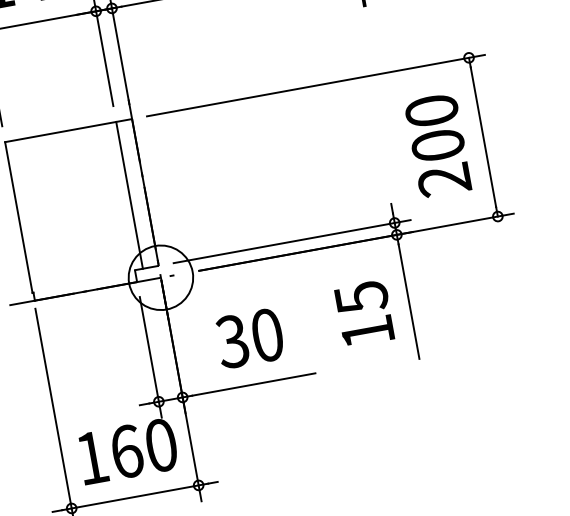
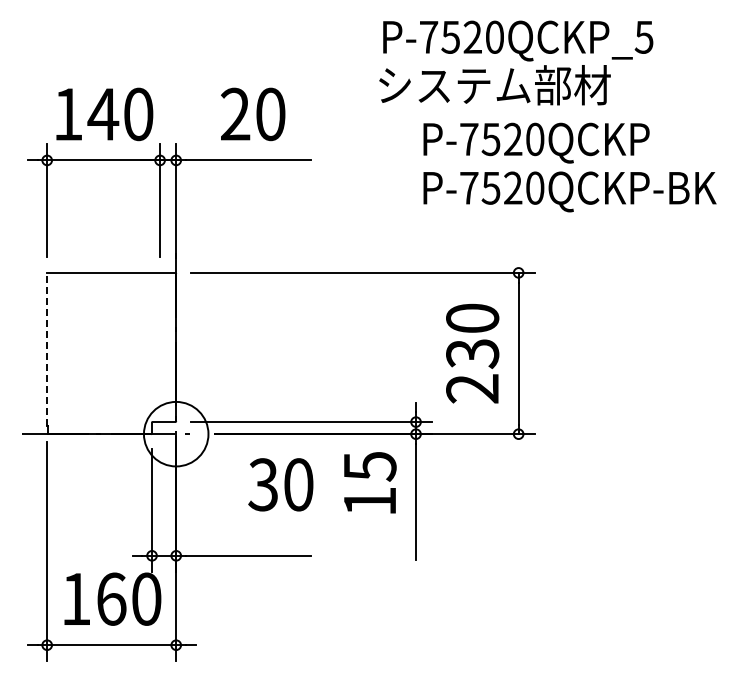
text: (438, 146) -> (472, 354), 200 -> 230
line: (129, 195) -> (160, 347), removed
line: (19, 217) -> (47, 349), solid -> dashed
text: (364, 313) -> (370, 482), moved
text: (249, 338) -> (280, 484), moved

